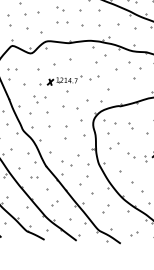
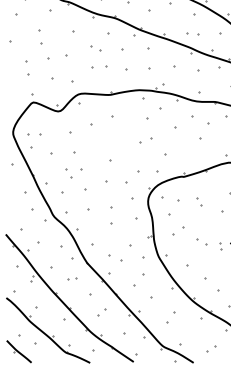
part: (64, 80) -> (106, 145), removed

